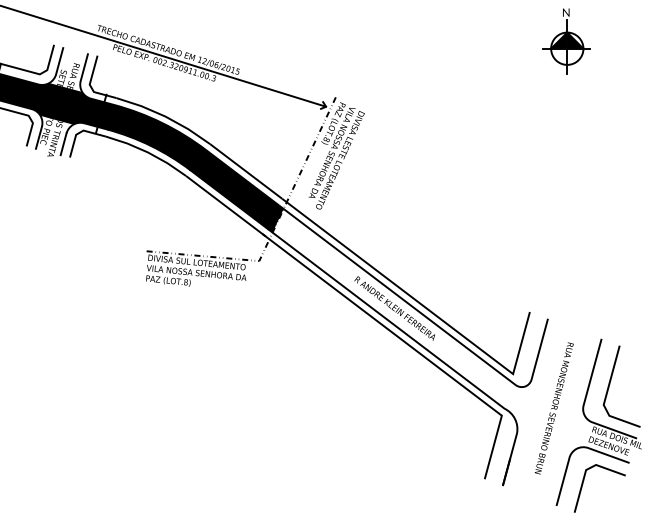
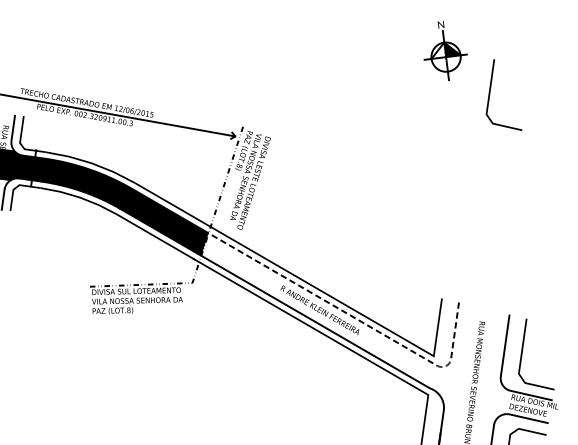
fill: (559, 40) -> (438, 50), removed
line: (610, 96) -> (490, 95), added
line: (435, 324) -> (358, 320), solid -> dashed

